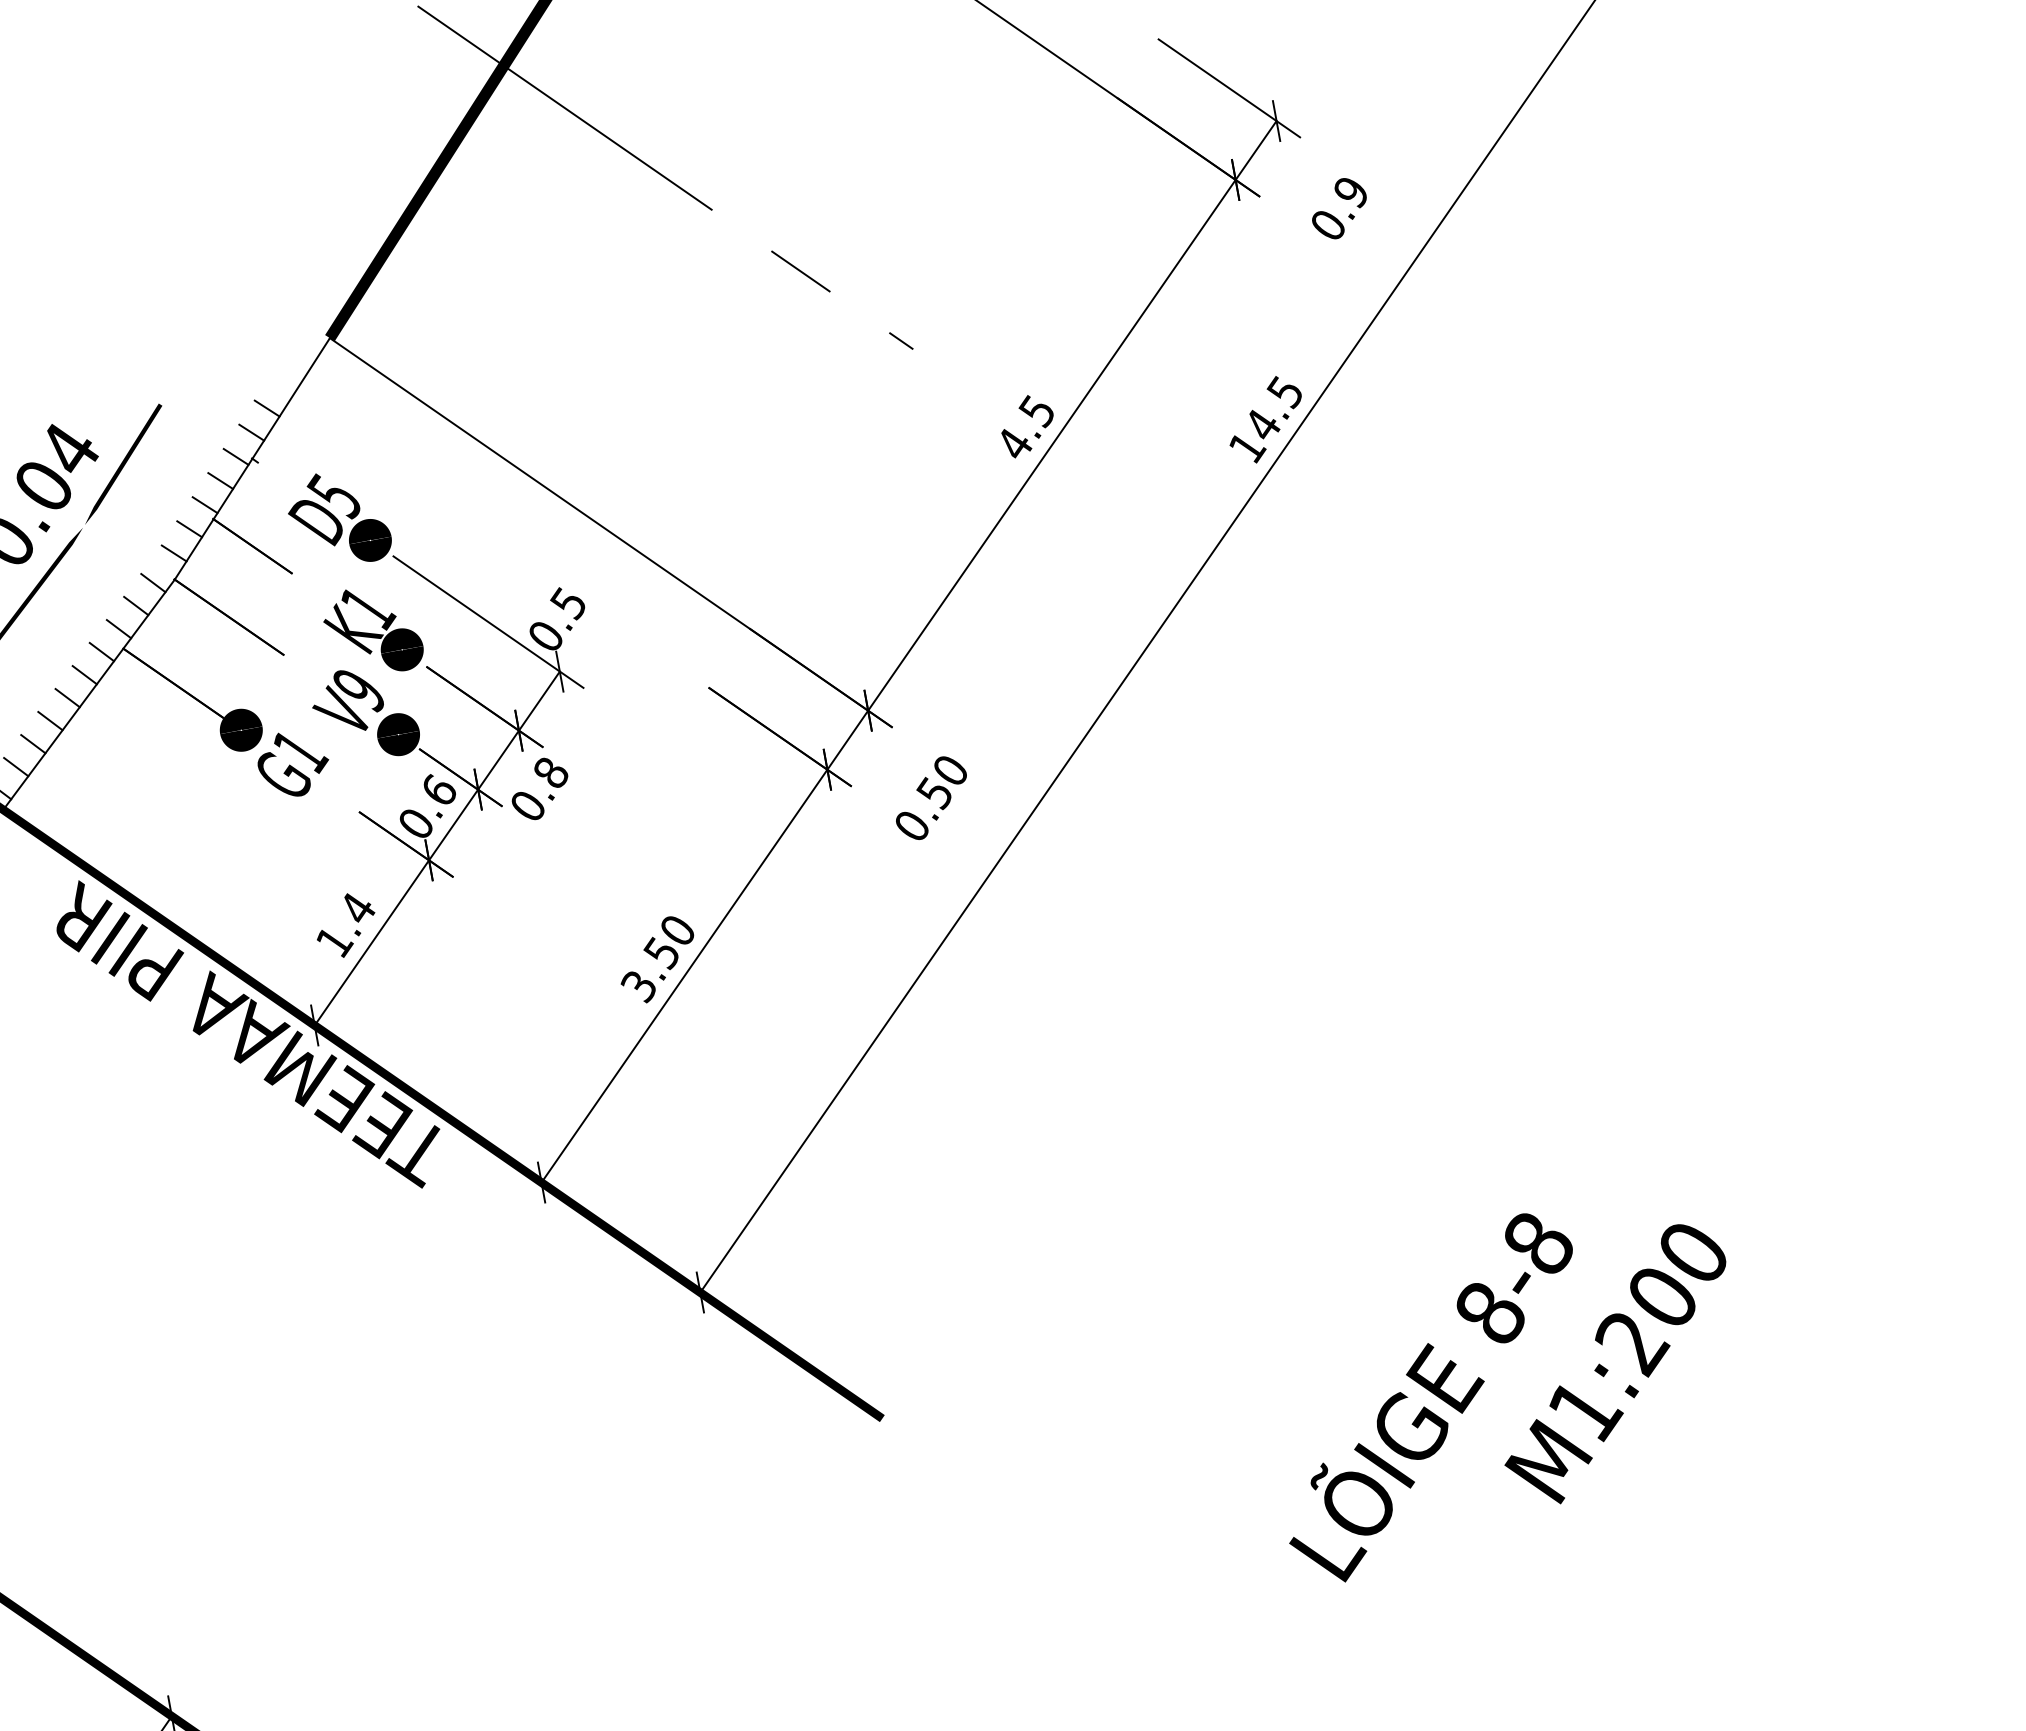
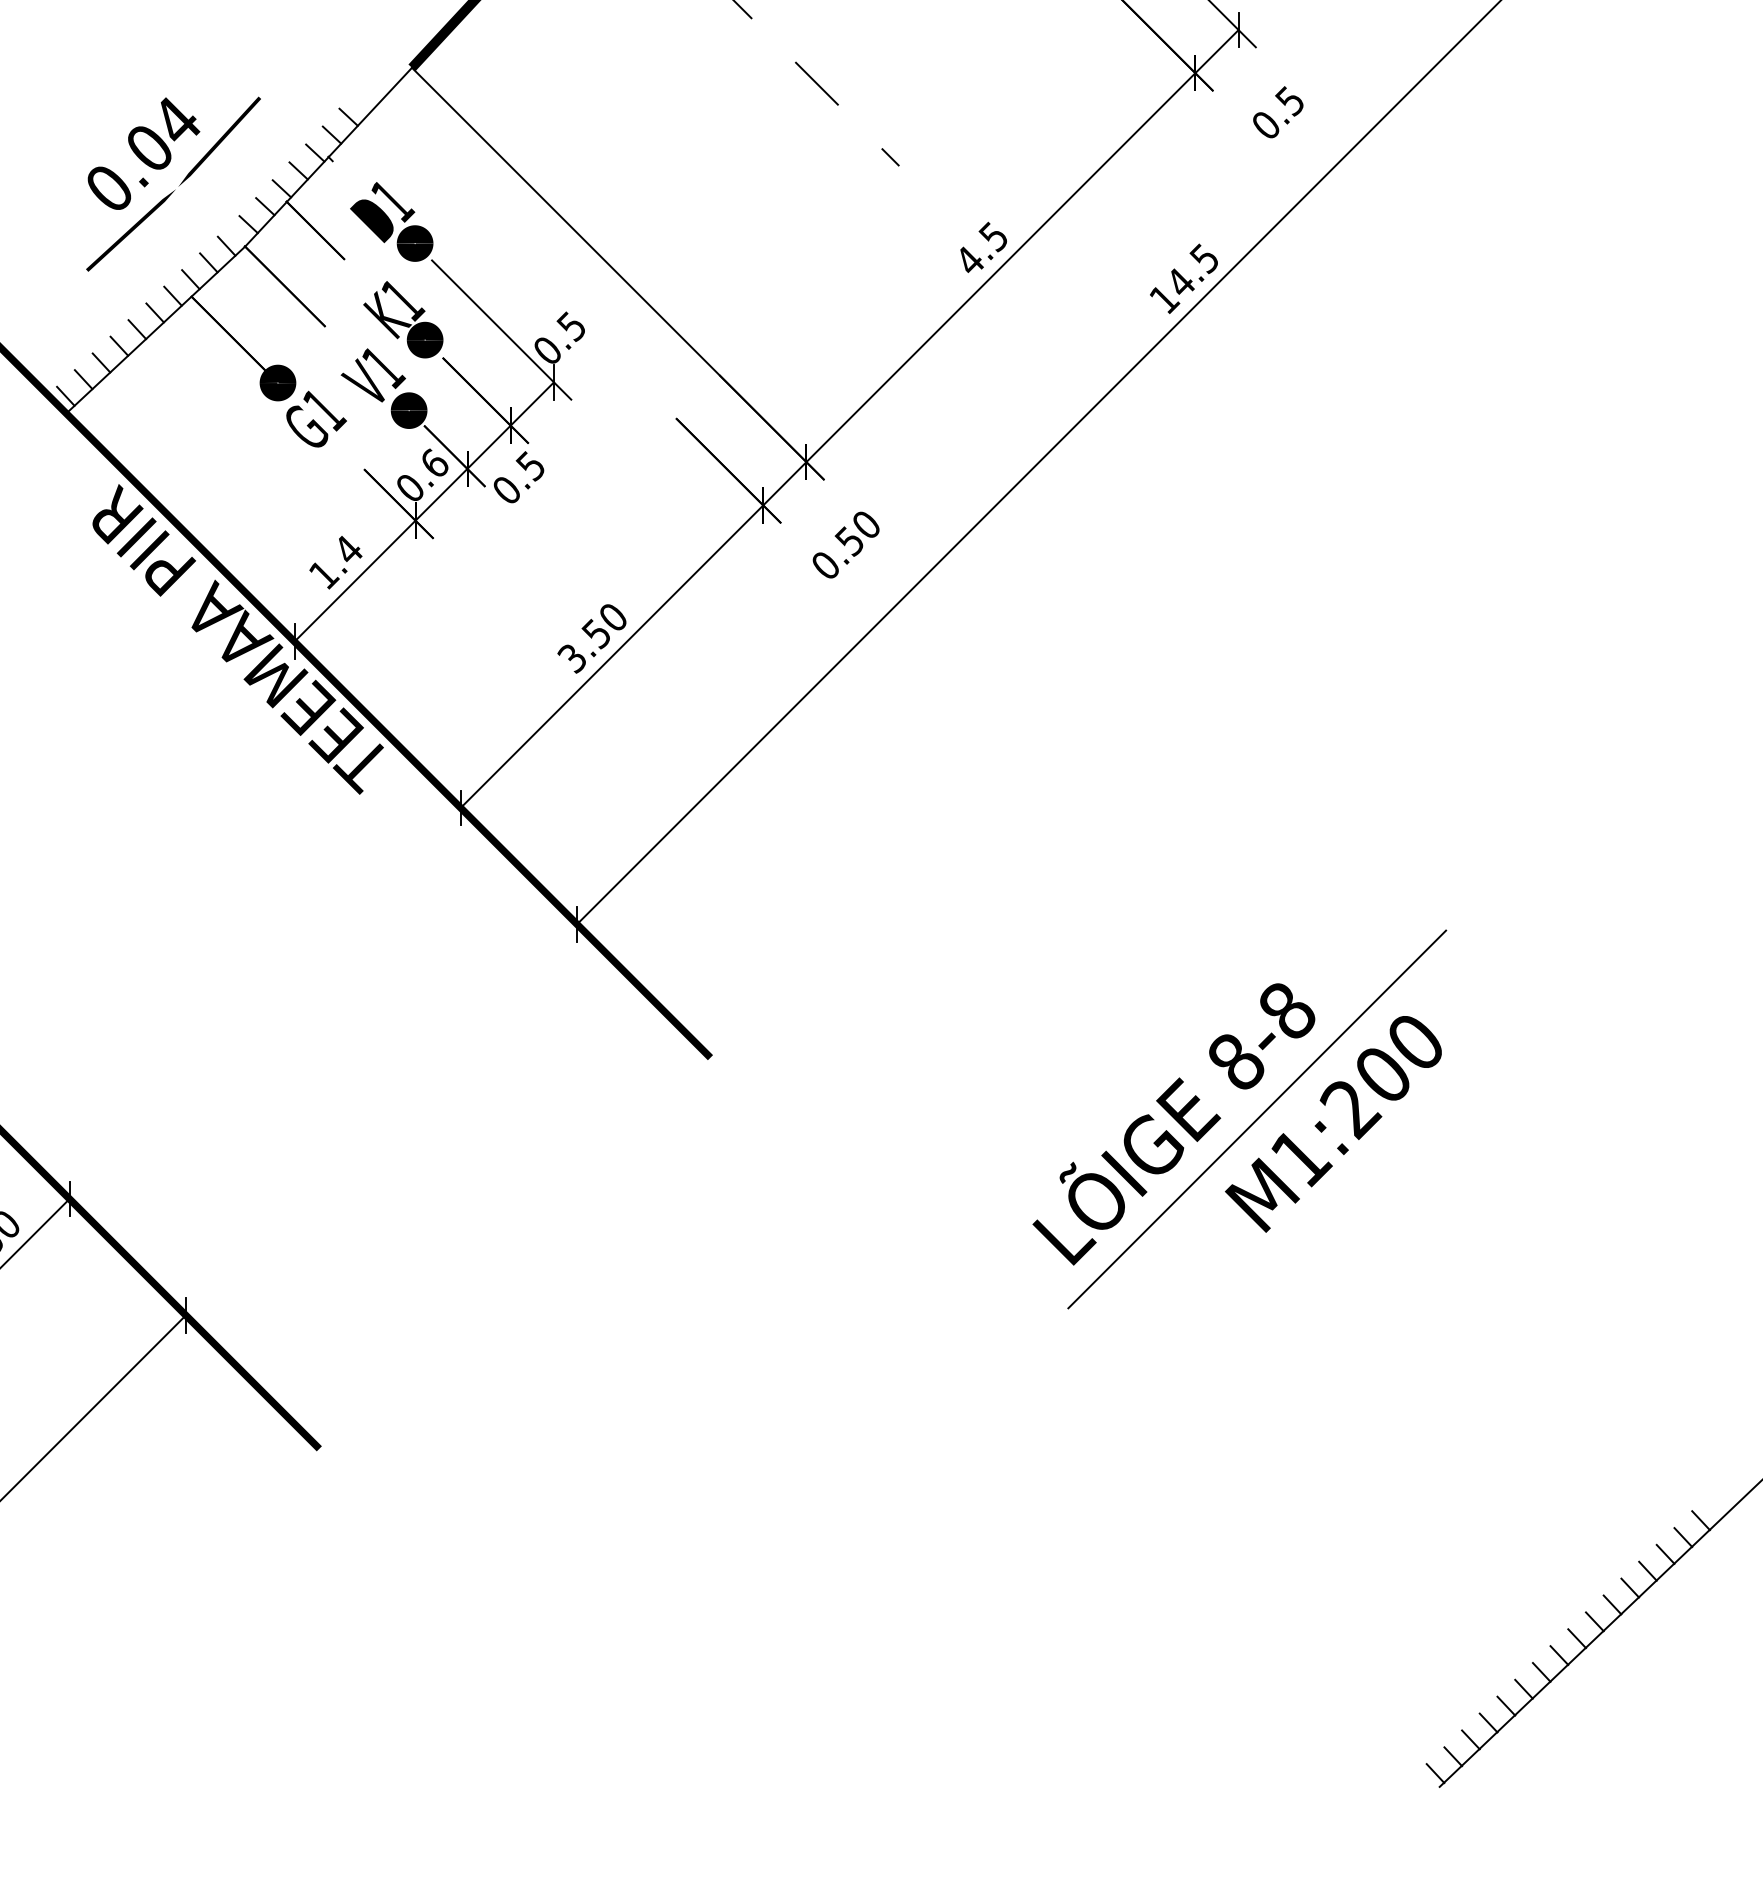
text: (1350, 192) -> (1289, 101), 0.9 -> 0.5
text: (335, 496) -> (392, 201), D5 -> D1
text: (361, 691) -> (384, 368), V9 -> V1
text: (550, 773) -> (530, 466), 0.8 -> 0.5
line: (1526, 1375) -> (1257, 1119), added

